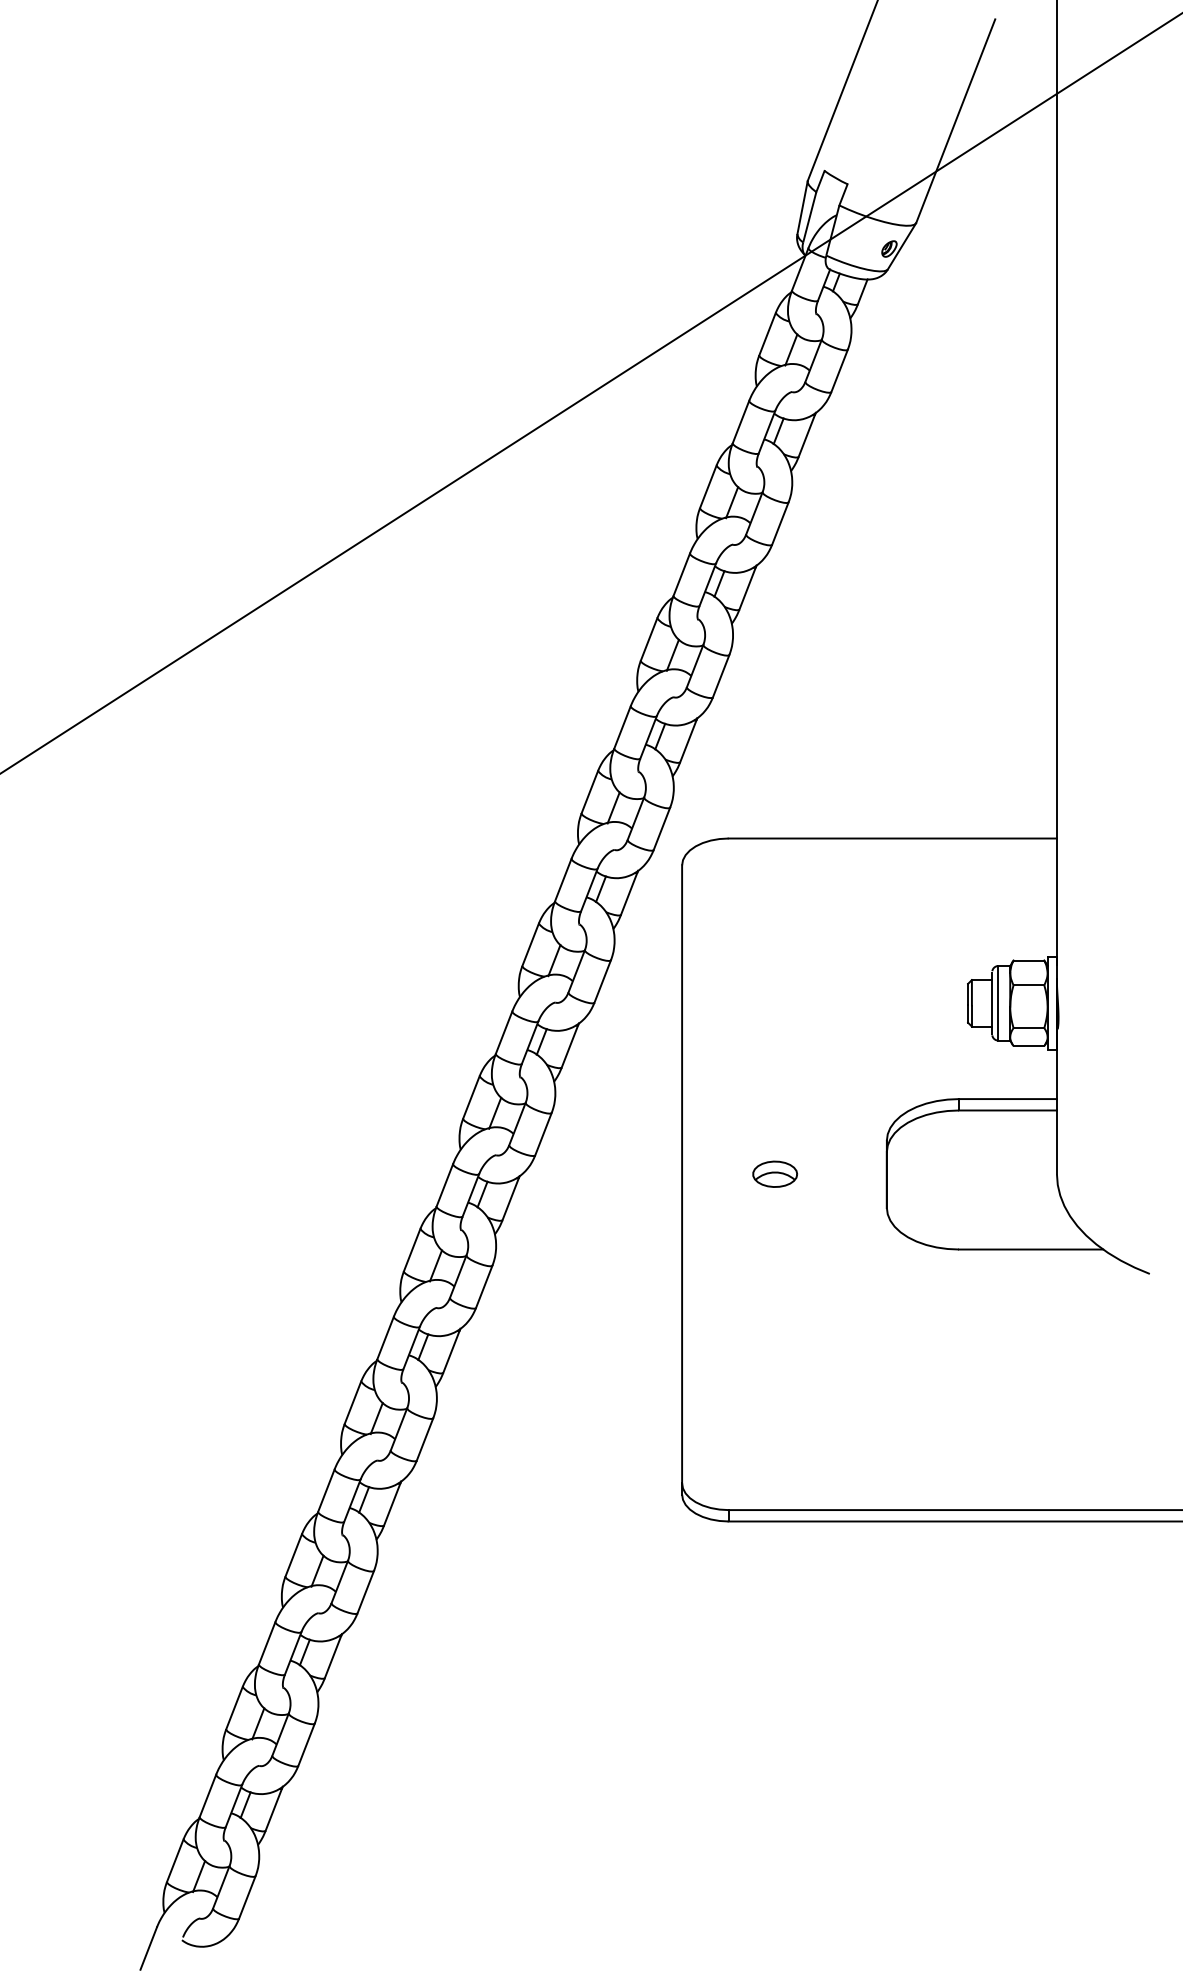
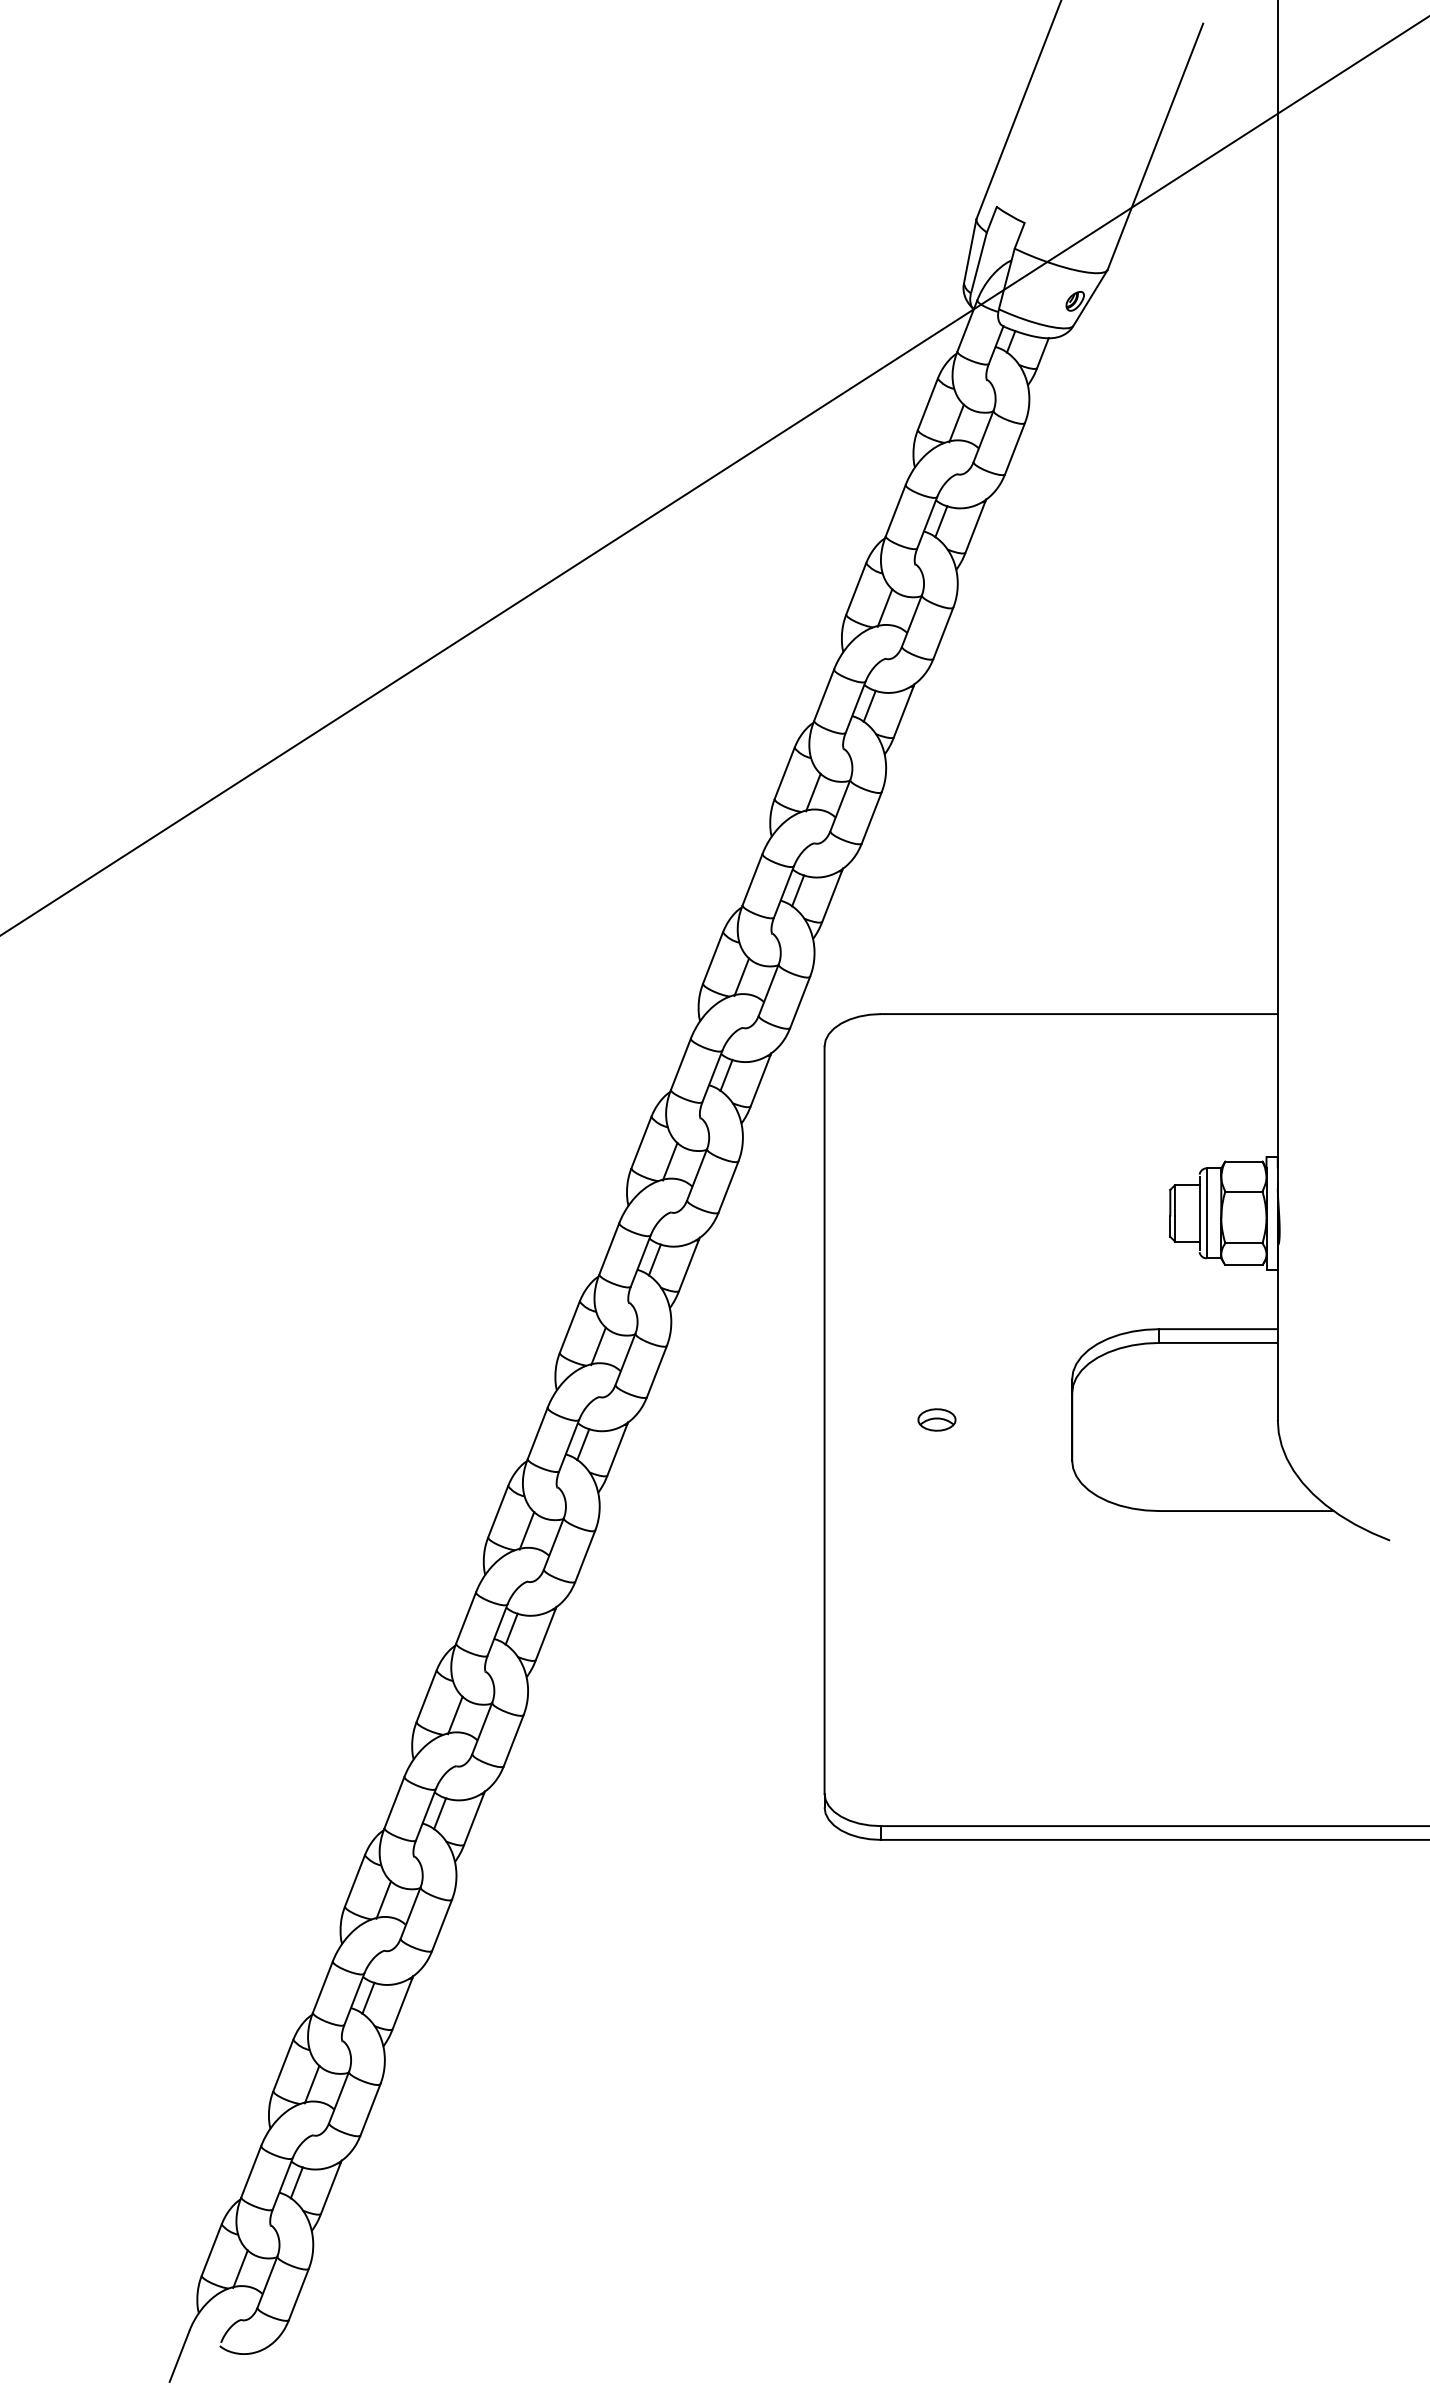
part: (774, 1173) -> (936, 1419), size x0.7

